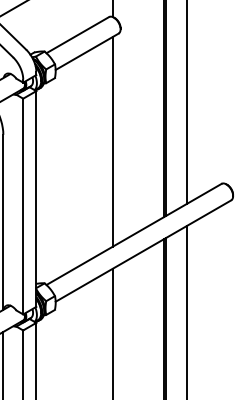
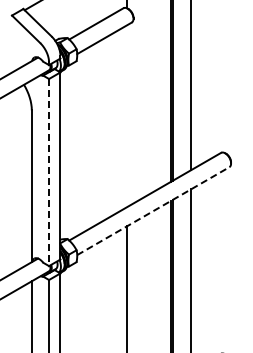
line: (112, 141) -> (126, 116), removed
line: (23, 206) -> (49, 172), solid -> dashed
line: (143, 251) -> (153, 211), solid -> dashed

